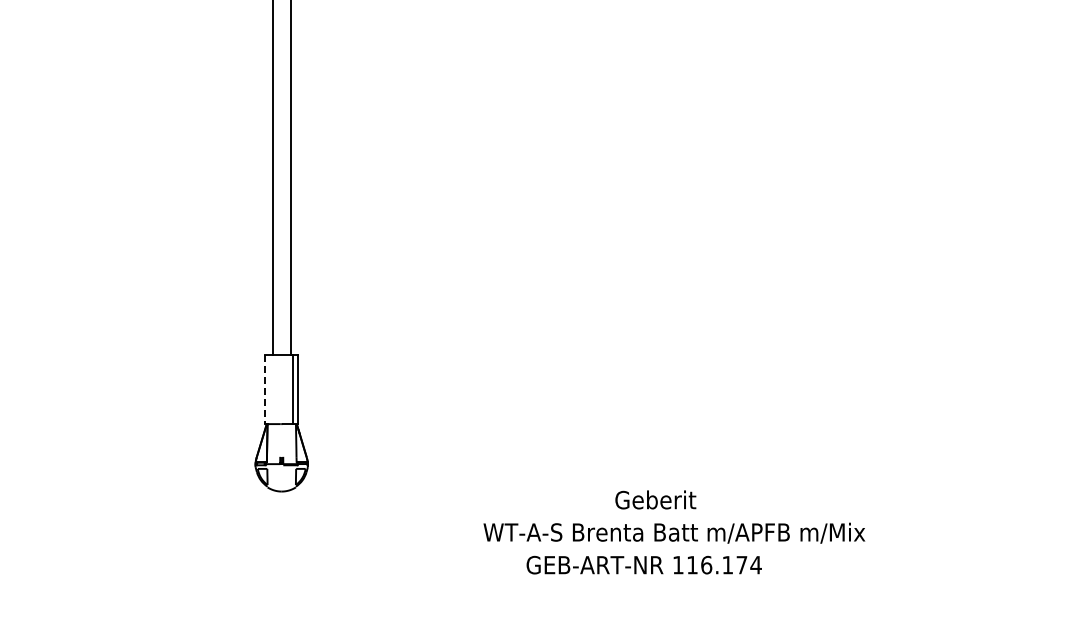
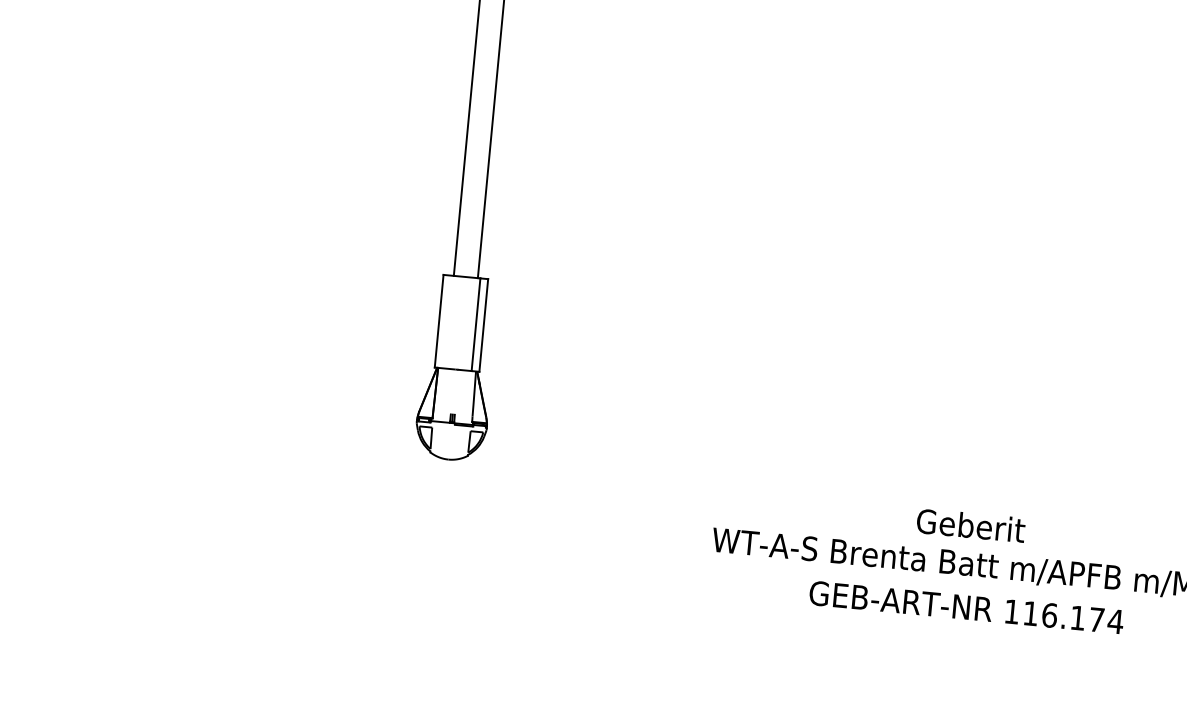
line: (265, 389) -> (439, 321), dashed -> solid
text: (655, 499) -> (970, 525), moved
text: (643, 564) -> (965, 606), moved

